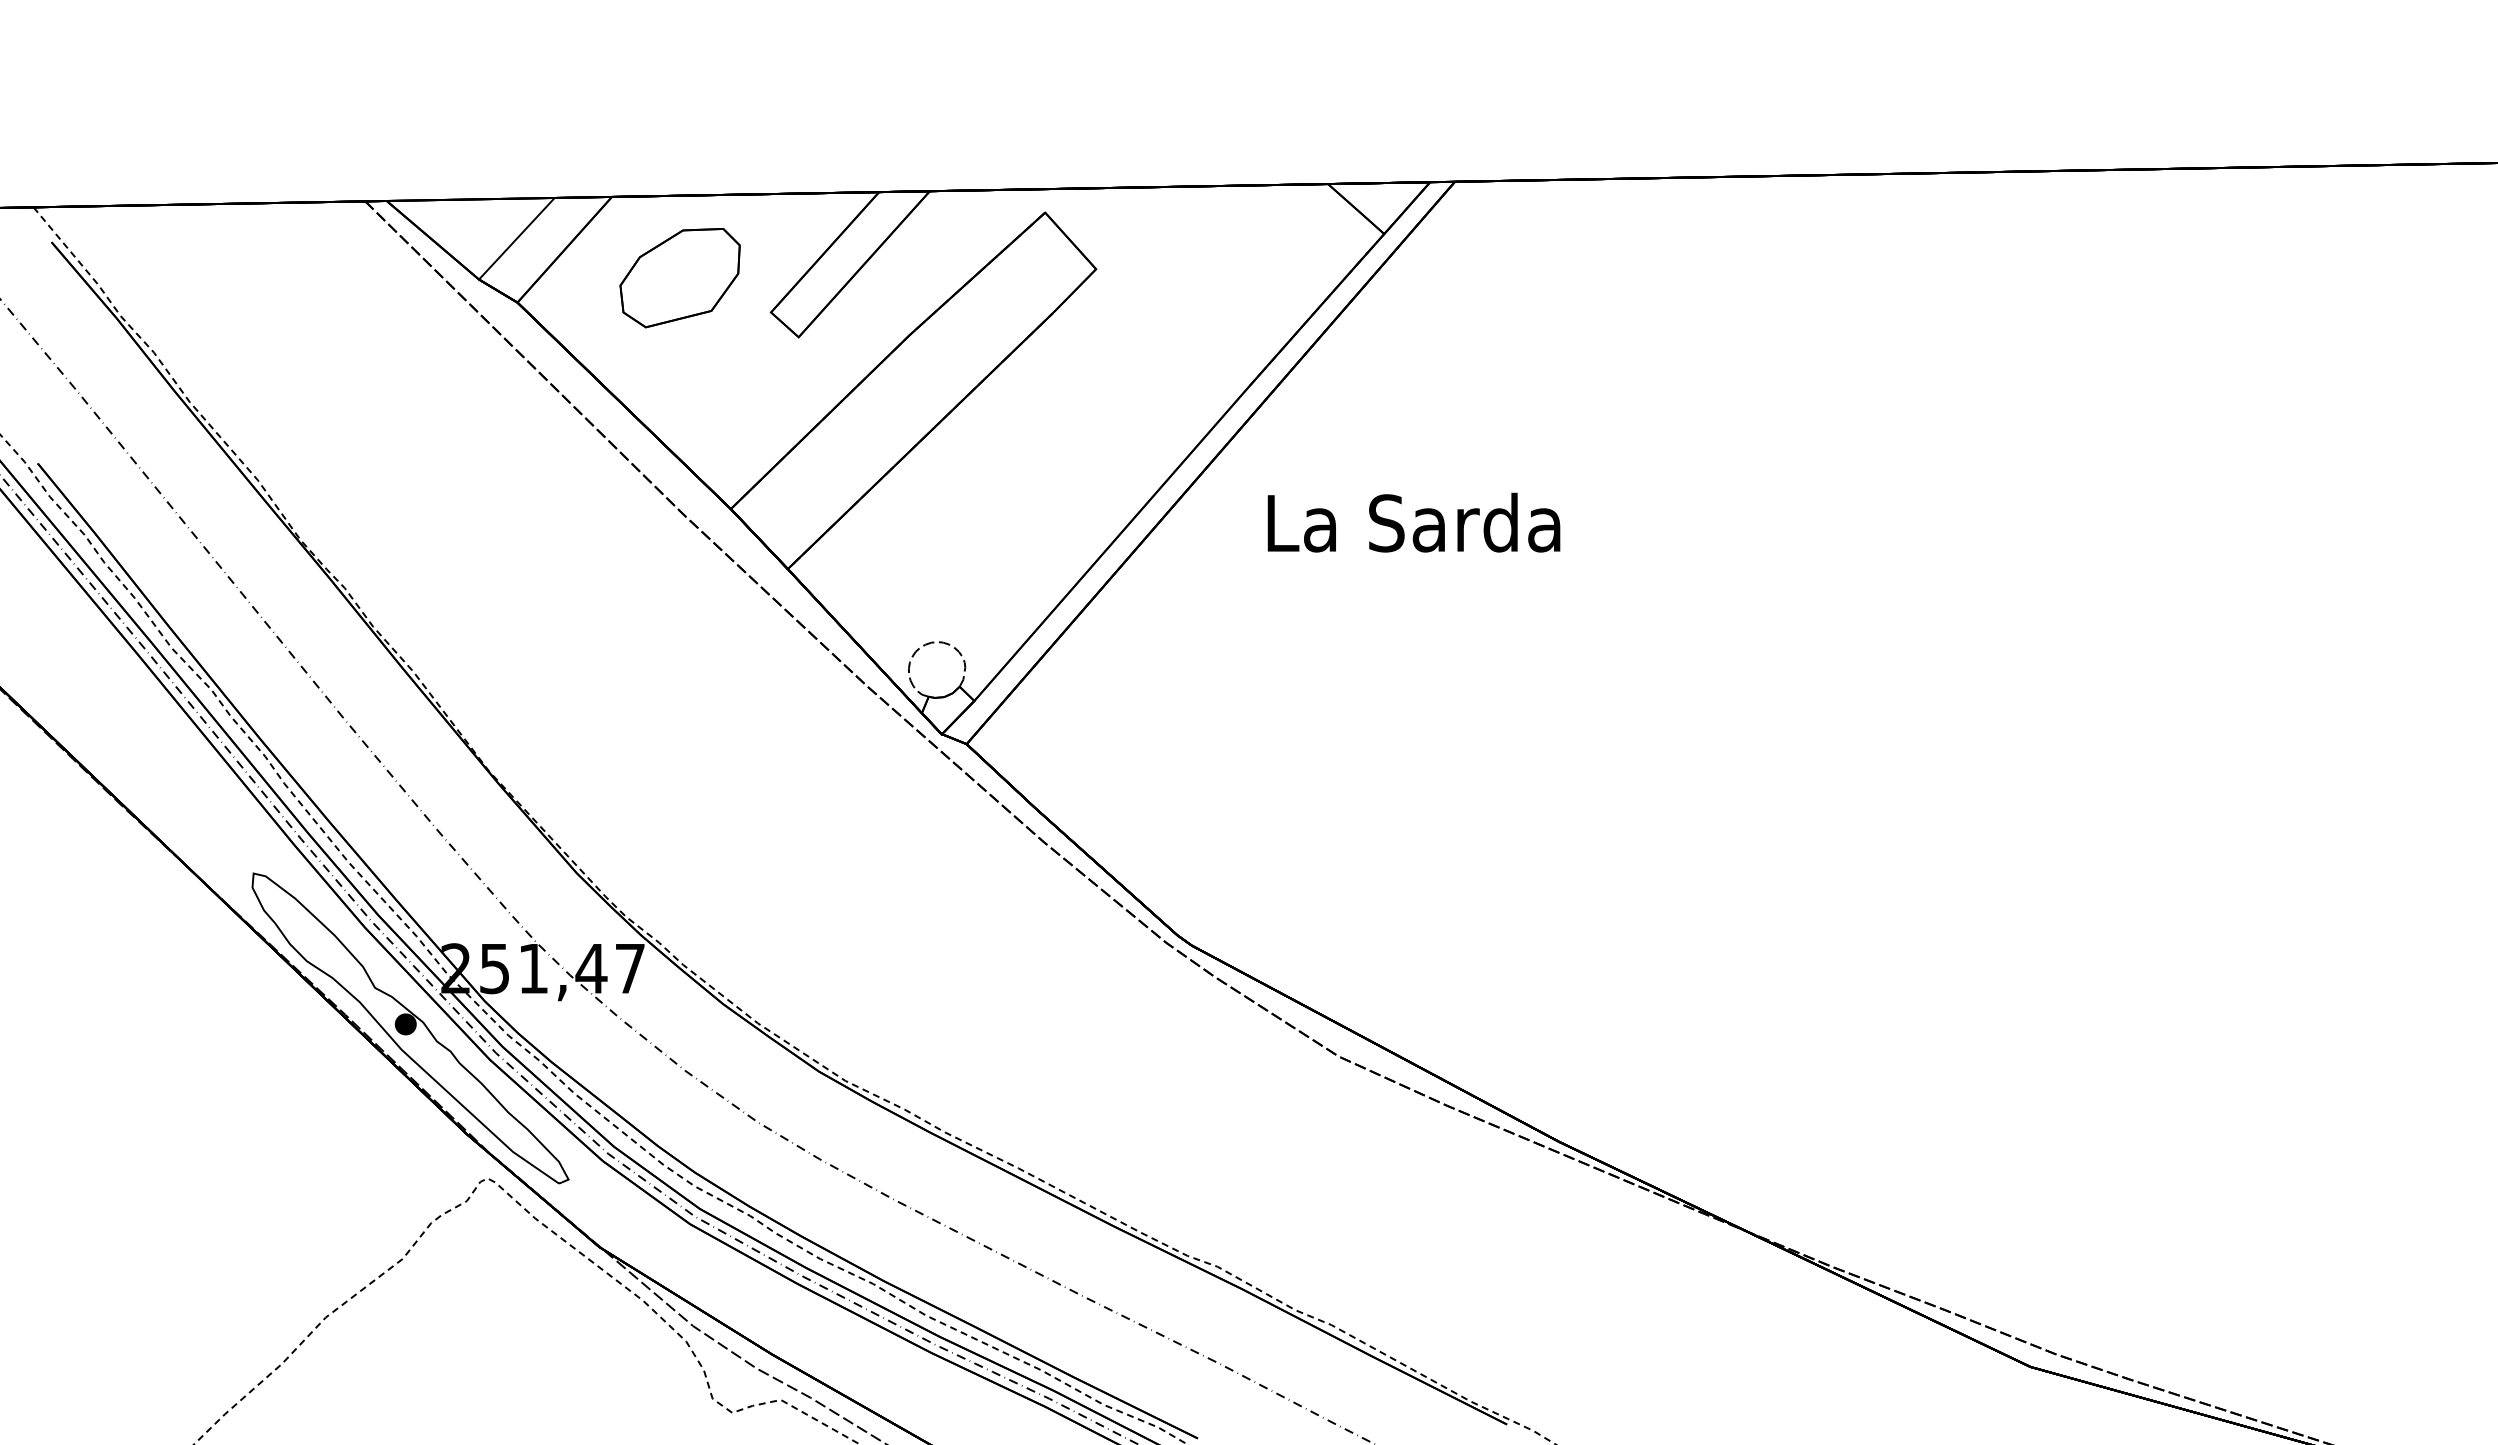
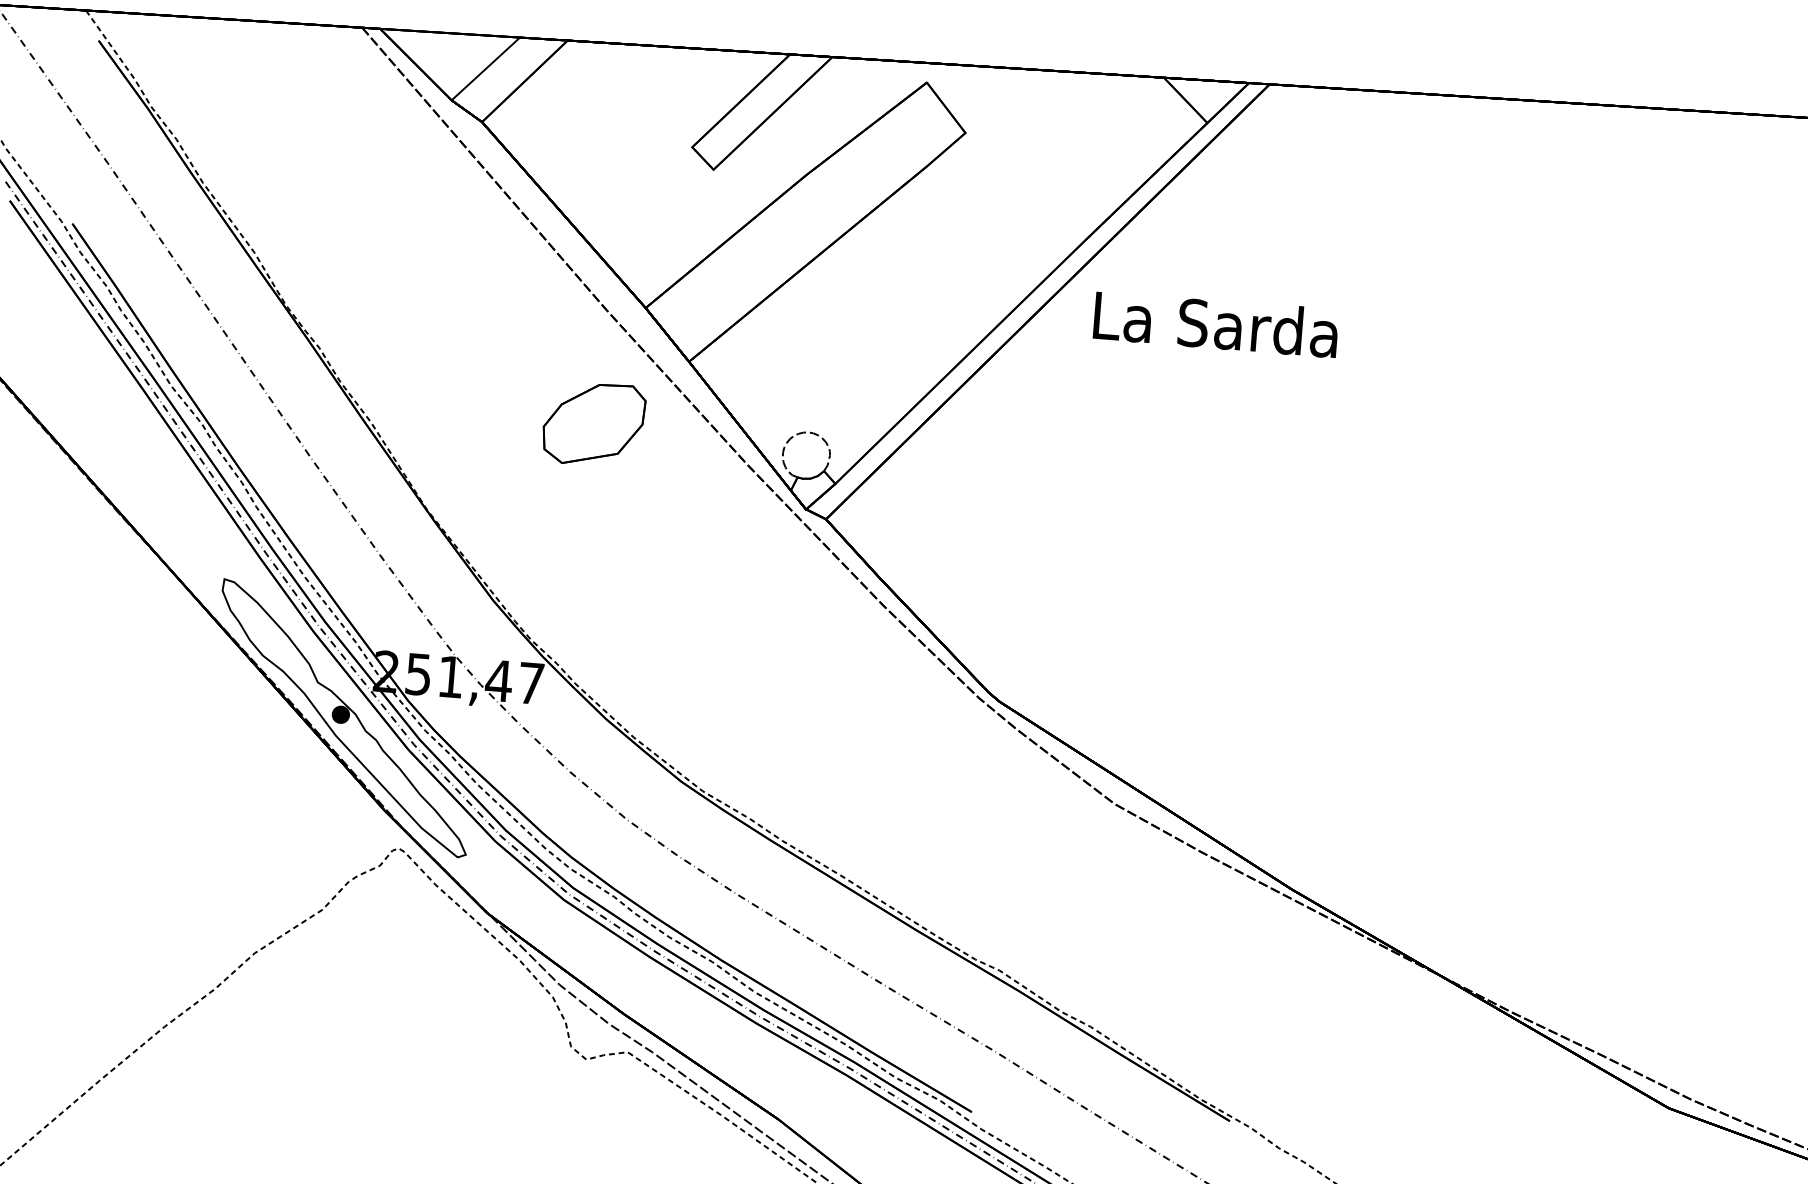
part: (679, 278) -> (593, 424), moved
text: (1413, 522) -> (1215, 324), moved

